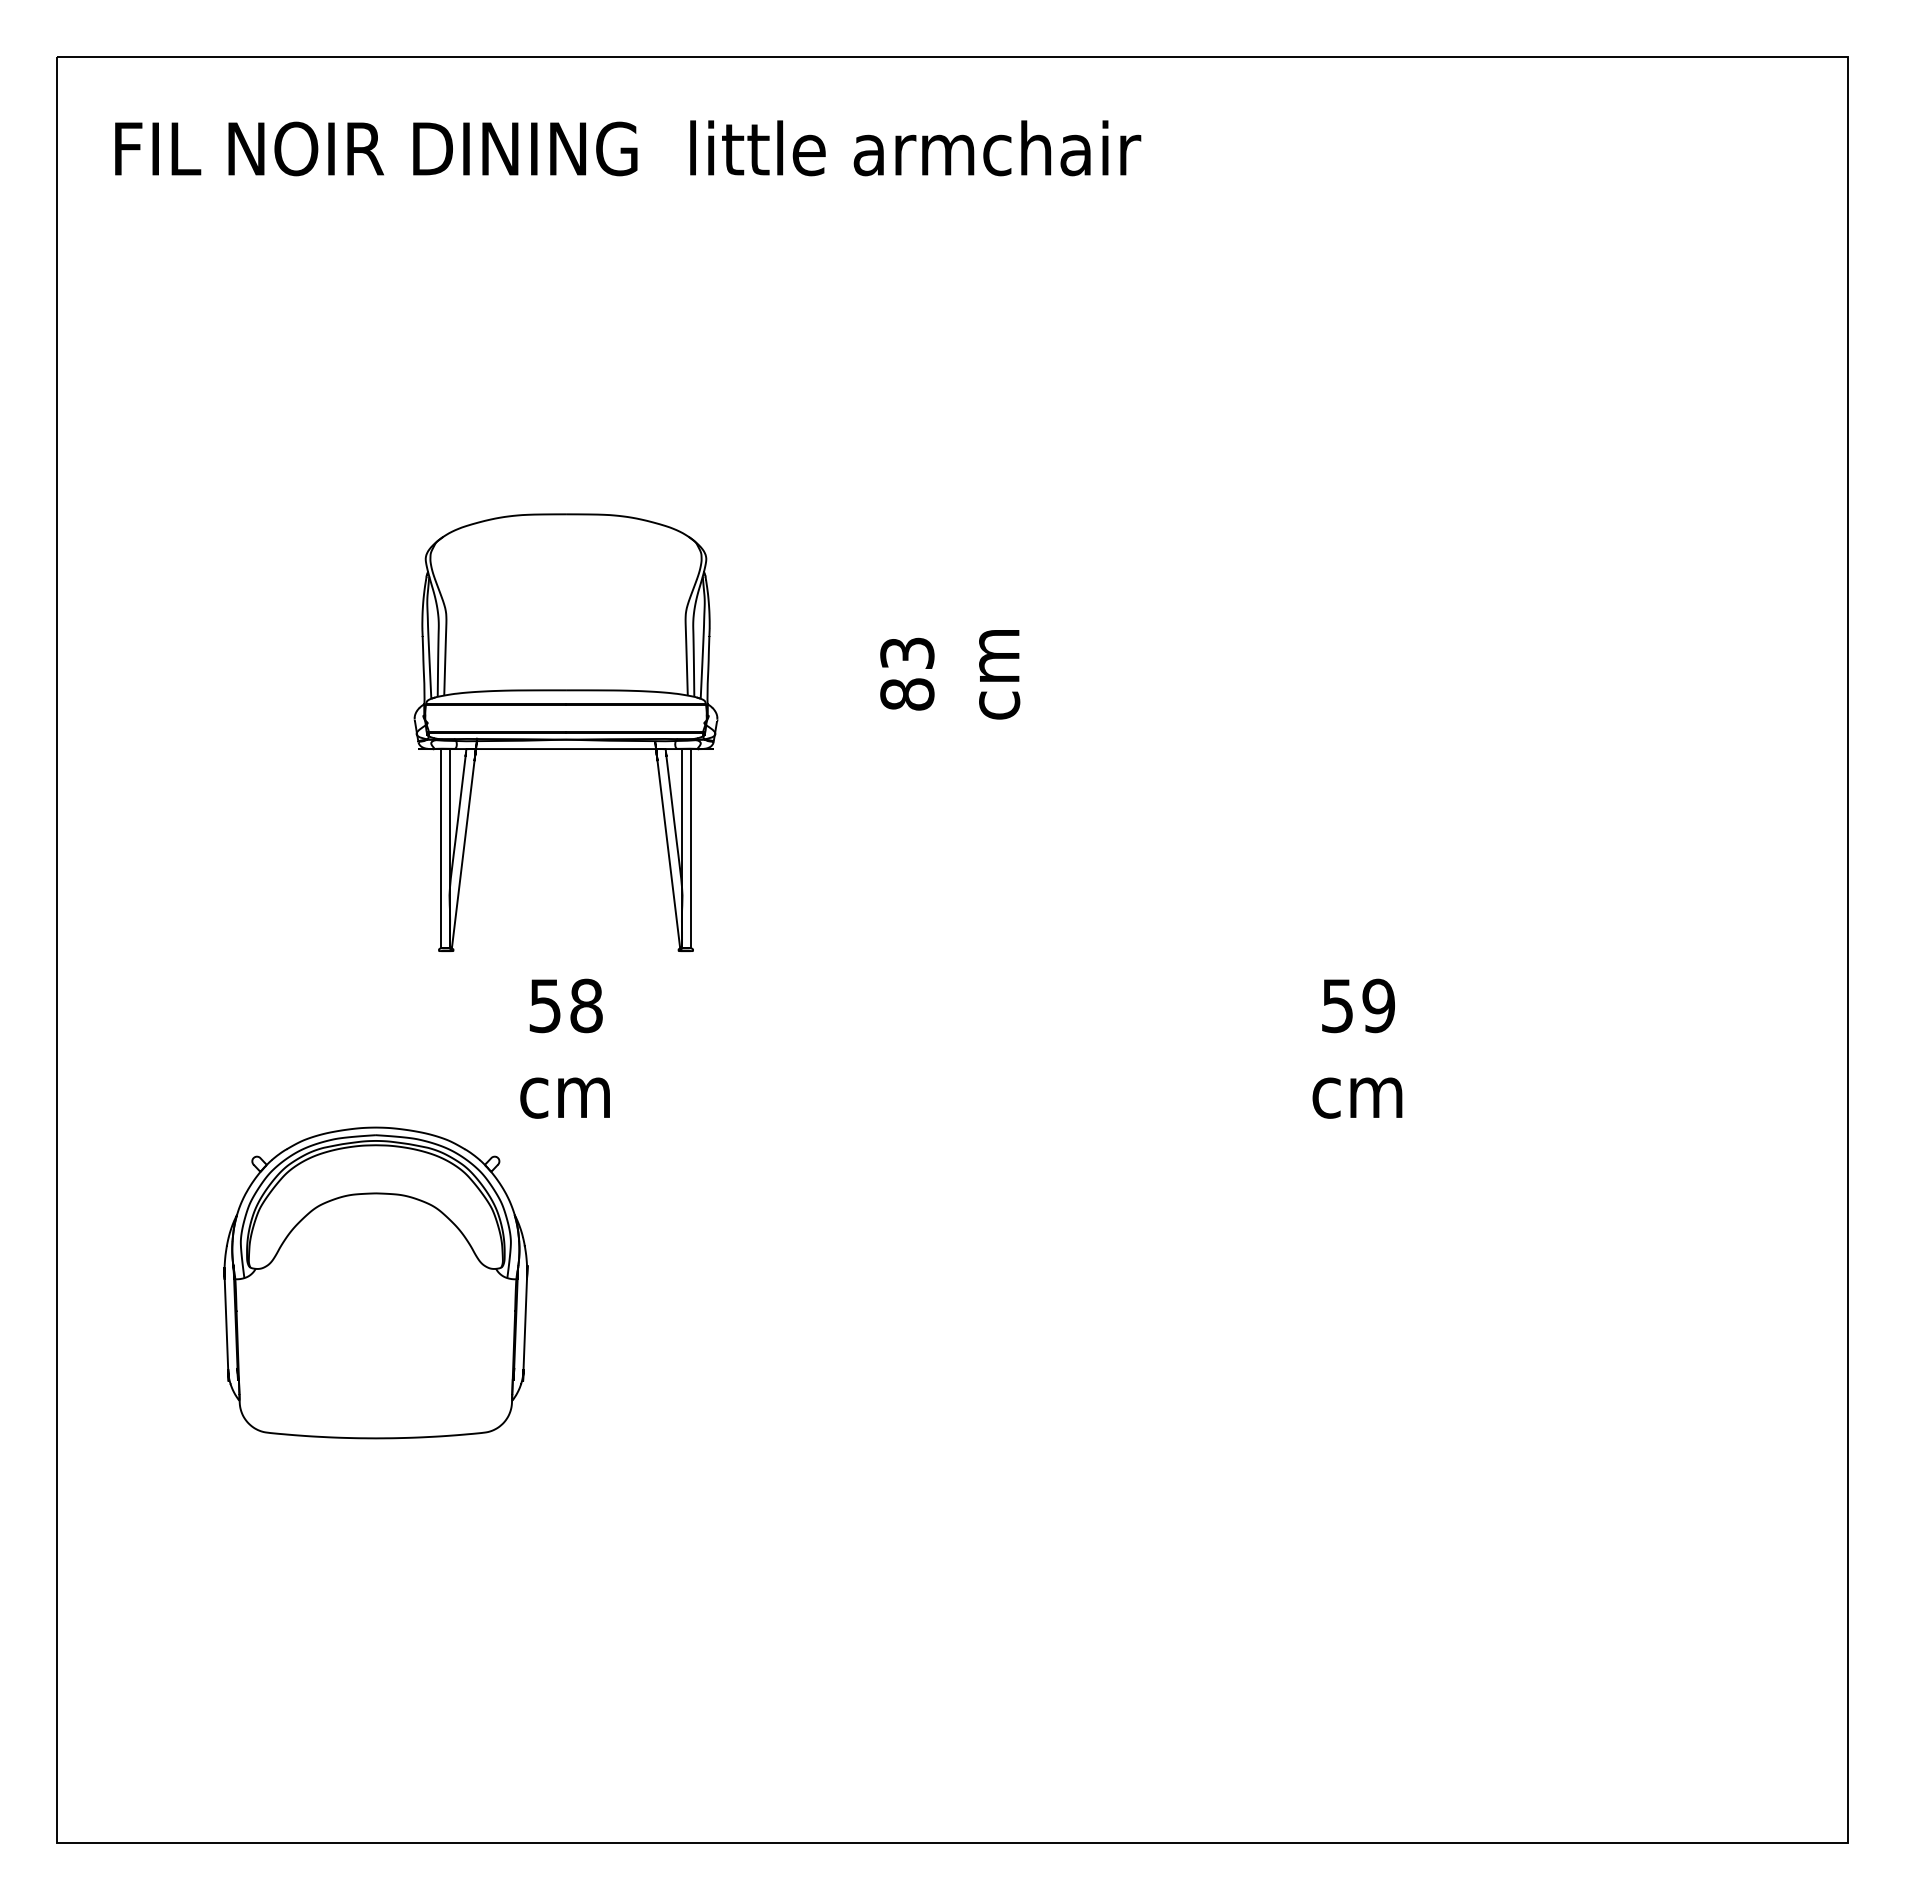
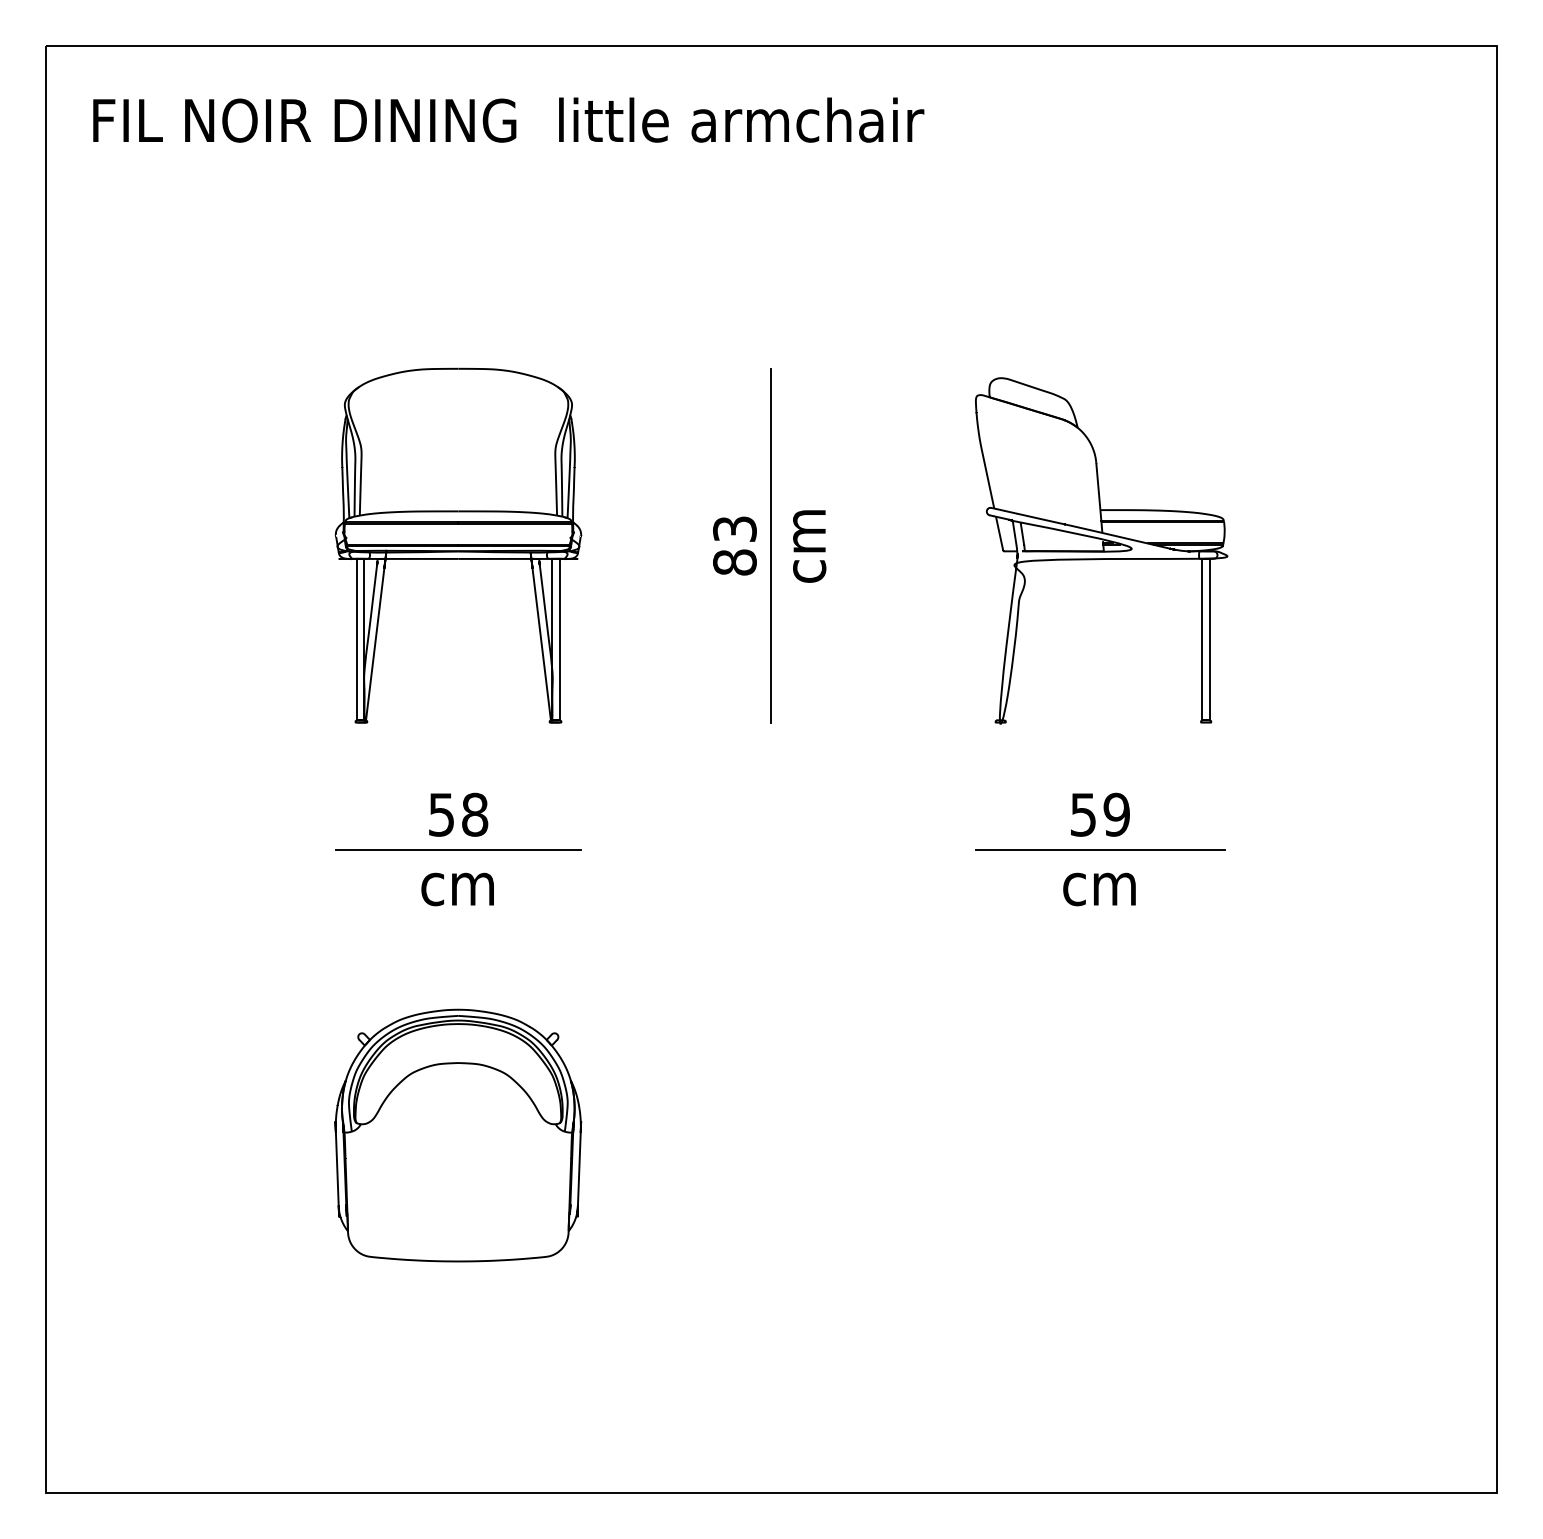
line: (951, 673) -> (770, 545), added
part: (1359, 680) -> (1101, 551), added
part: (565, 732) -> (458, 545), moved
line: (565, 1049) -> (458, 850), added
line: (1357, 1049) -> (1099, 850), added
part: (375, 1282) -> (458, 1135), moved

